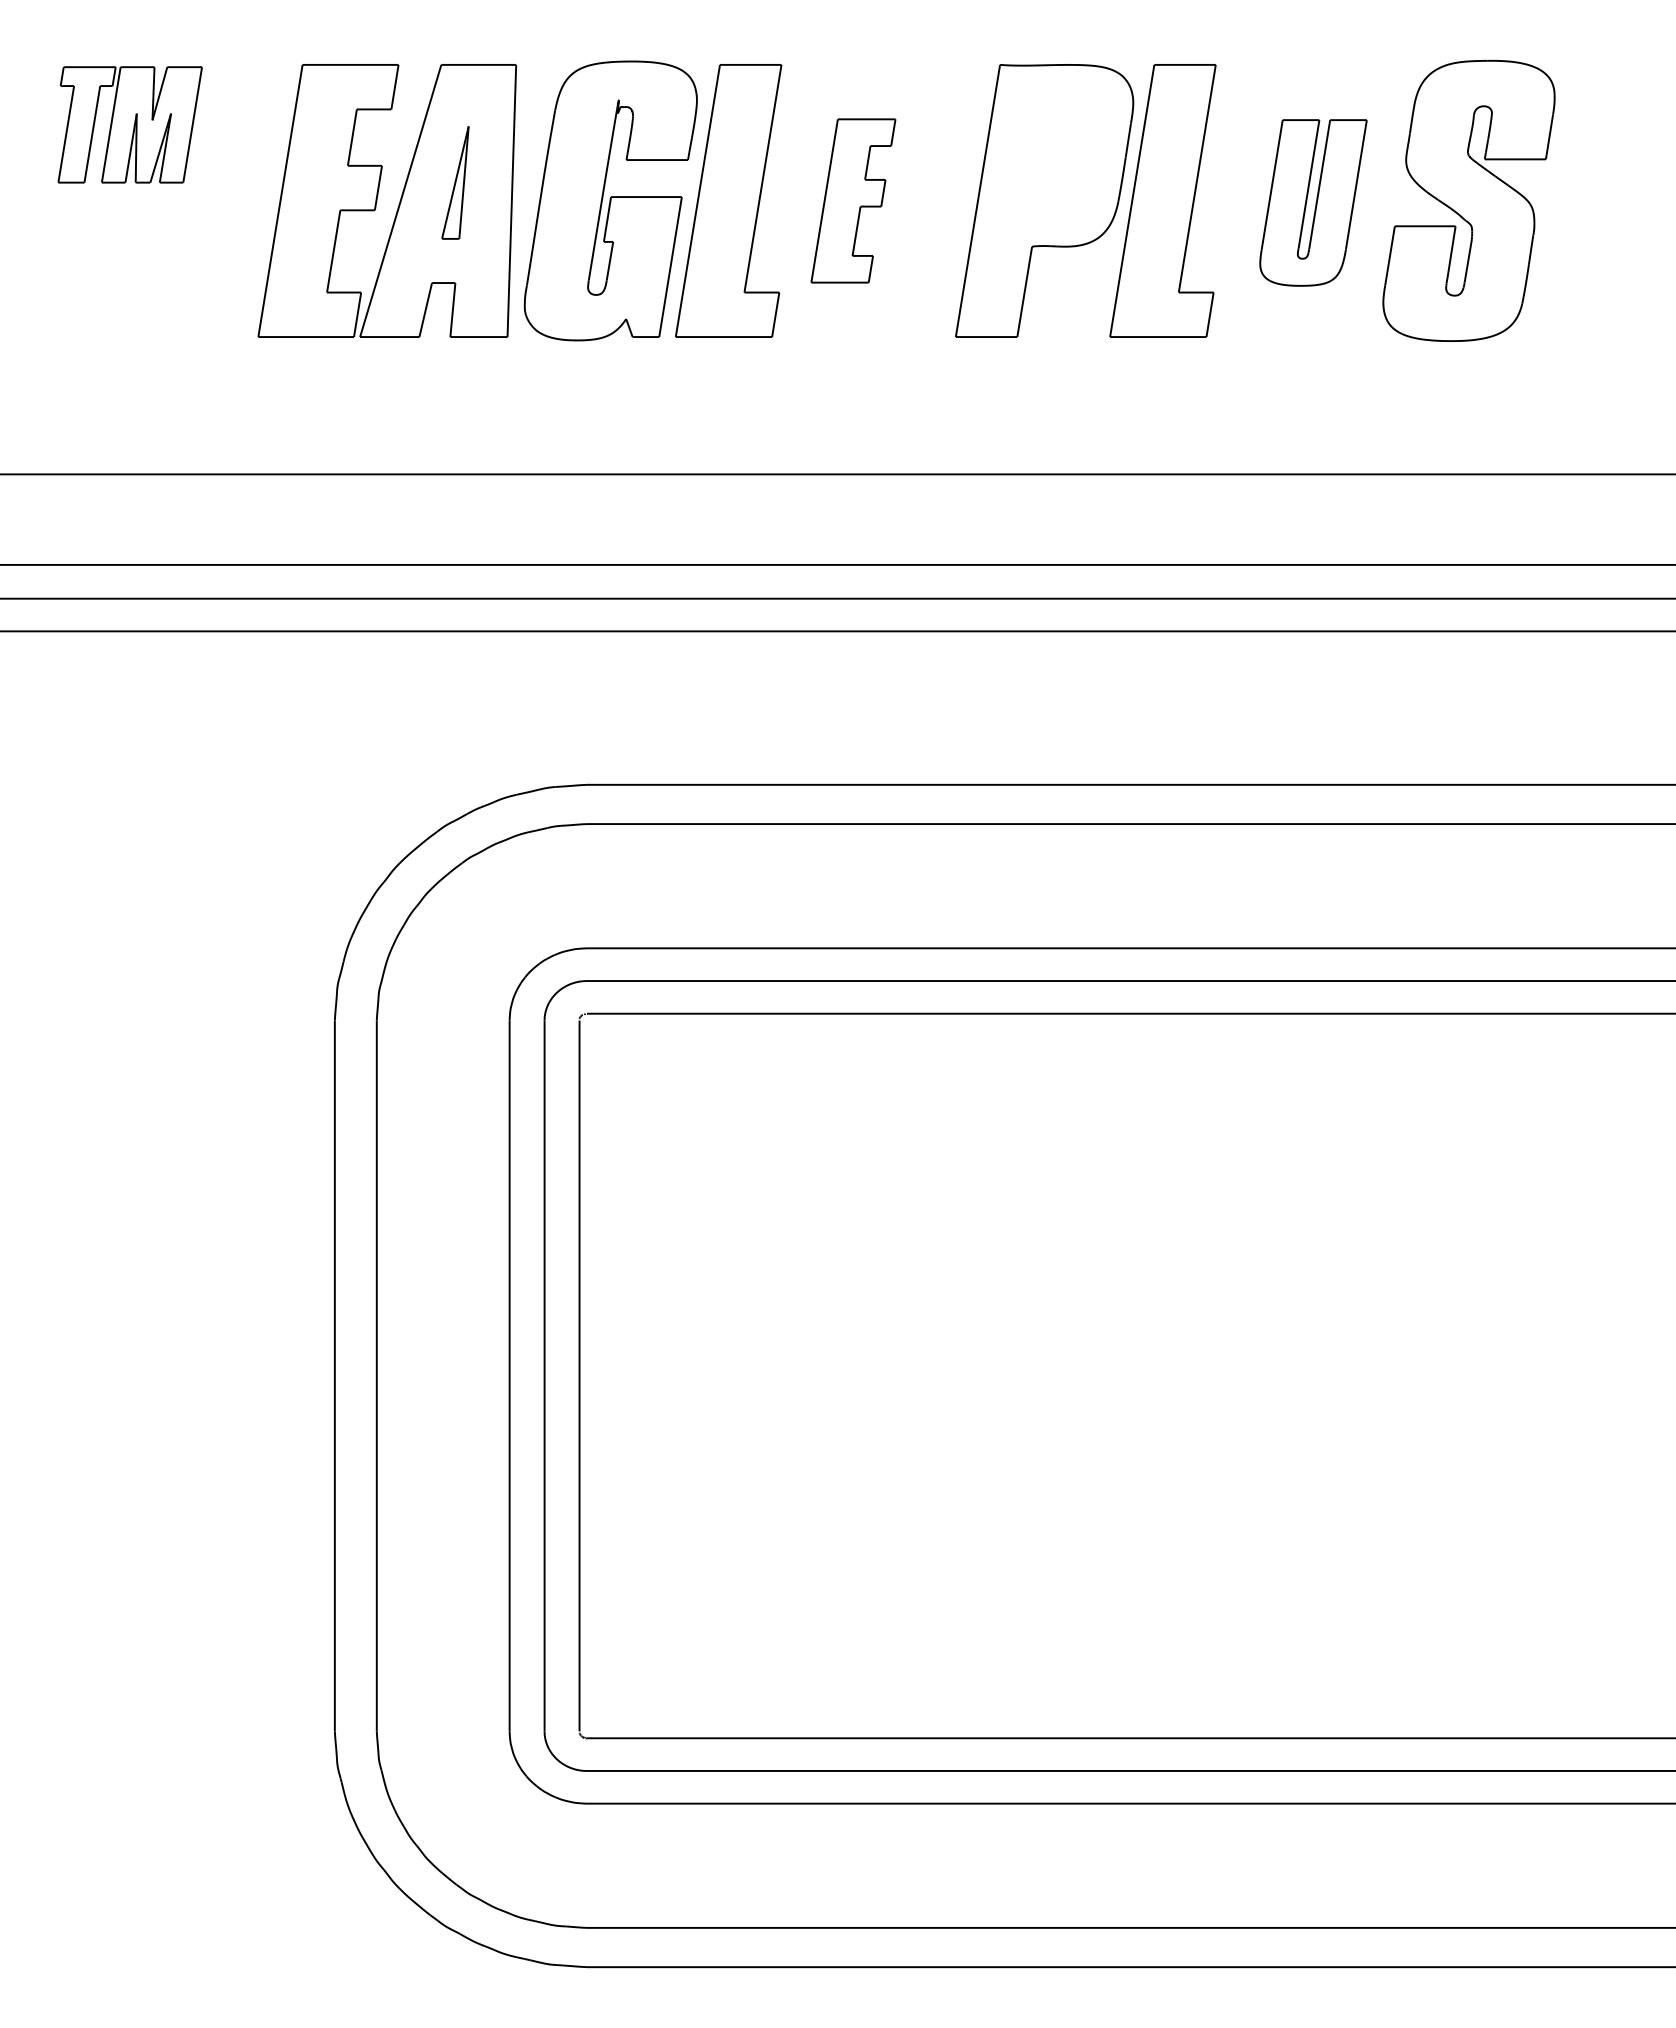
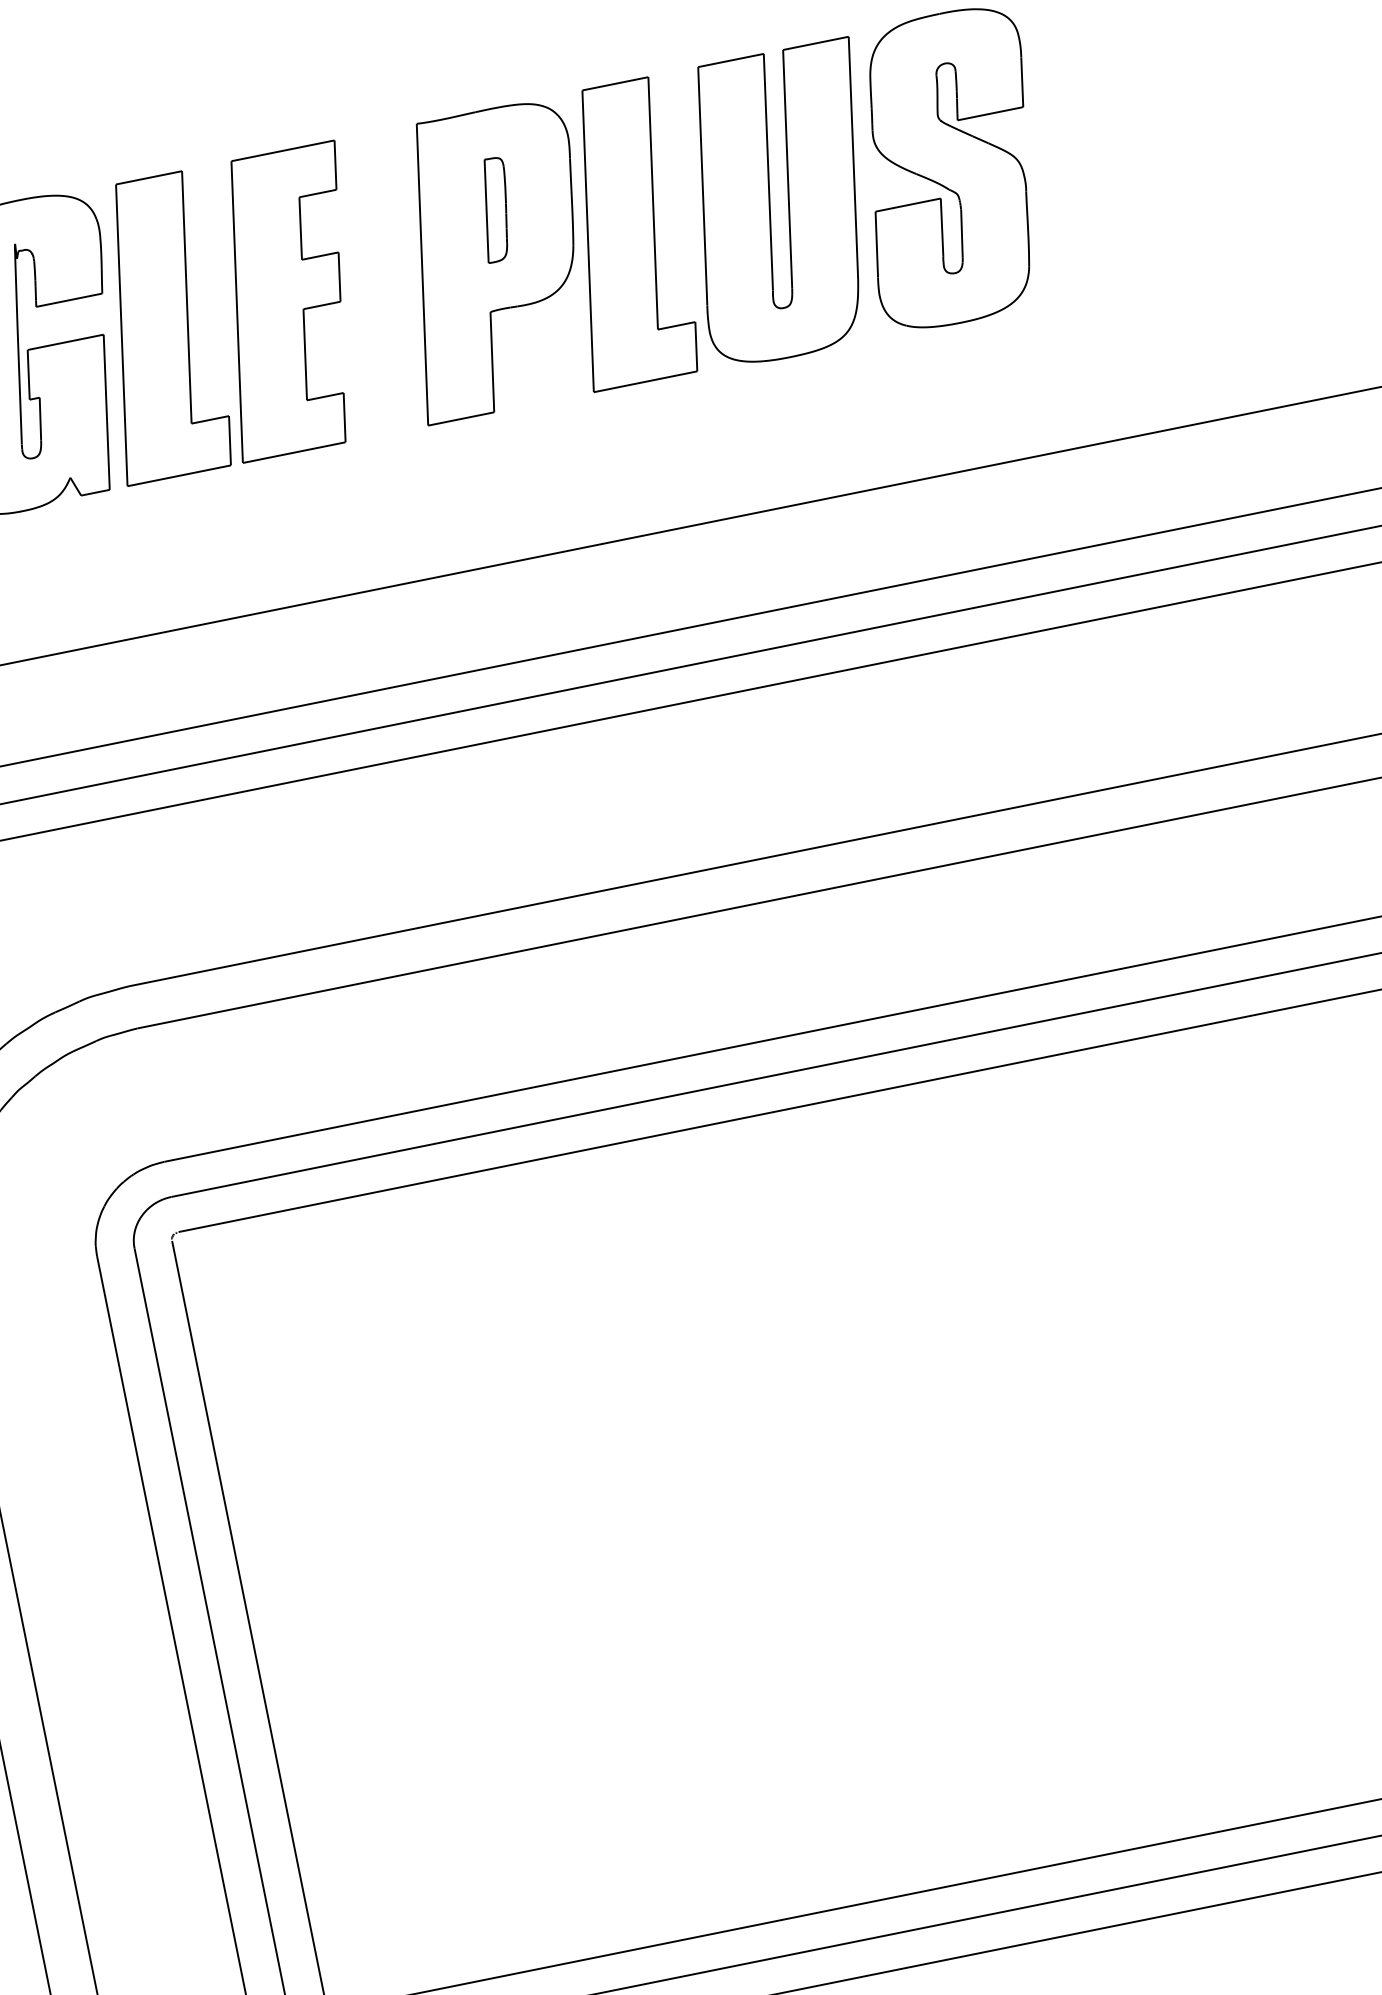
part: (1054, 155) -> (494, 209), added
part: (853, 200) -> (288, 301), size x1.67
part: (1313, 202) -> (783, 203), size x1.67

